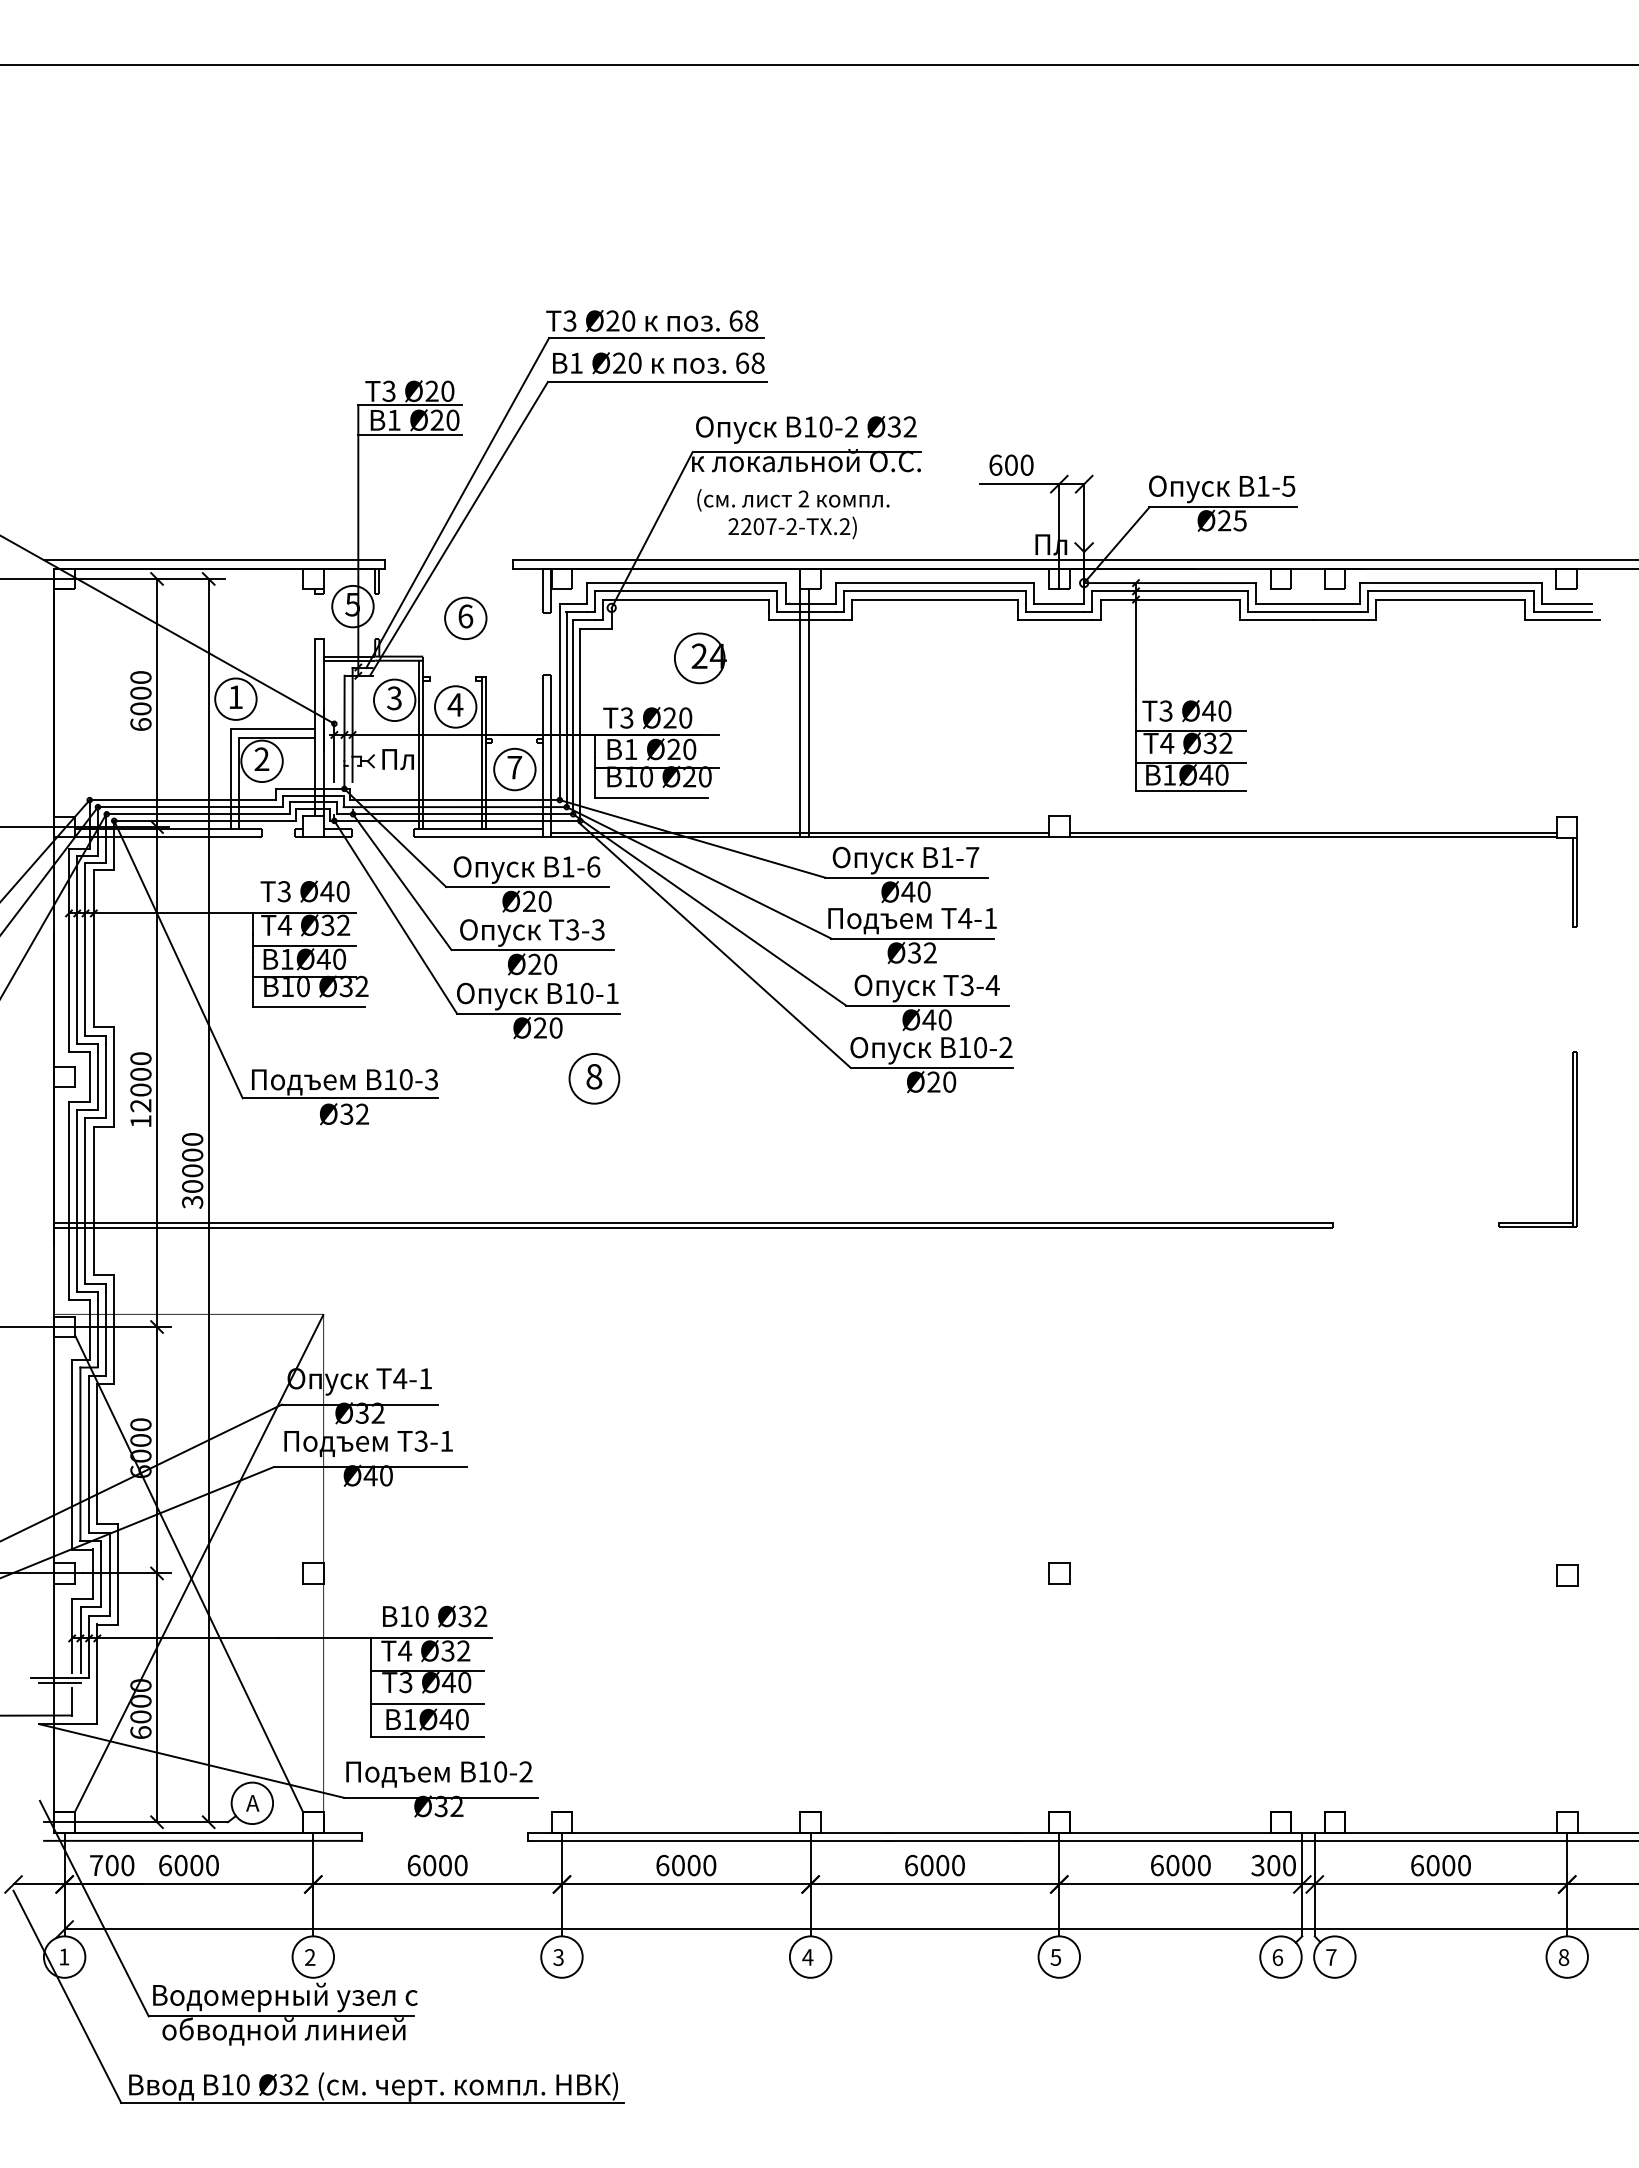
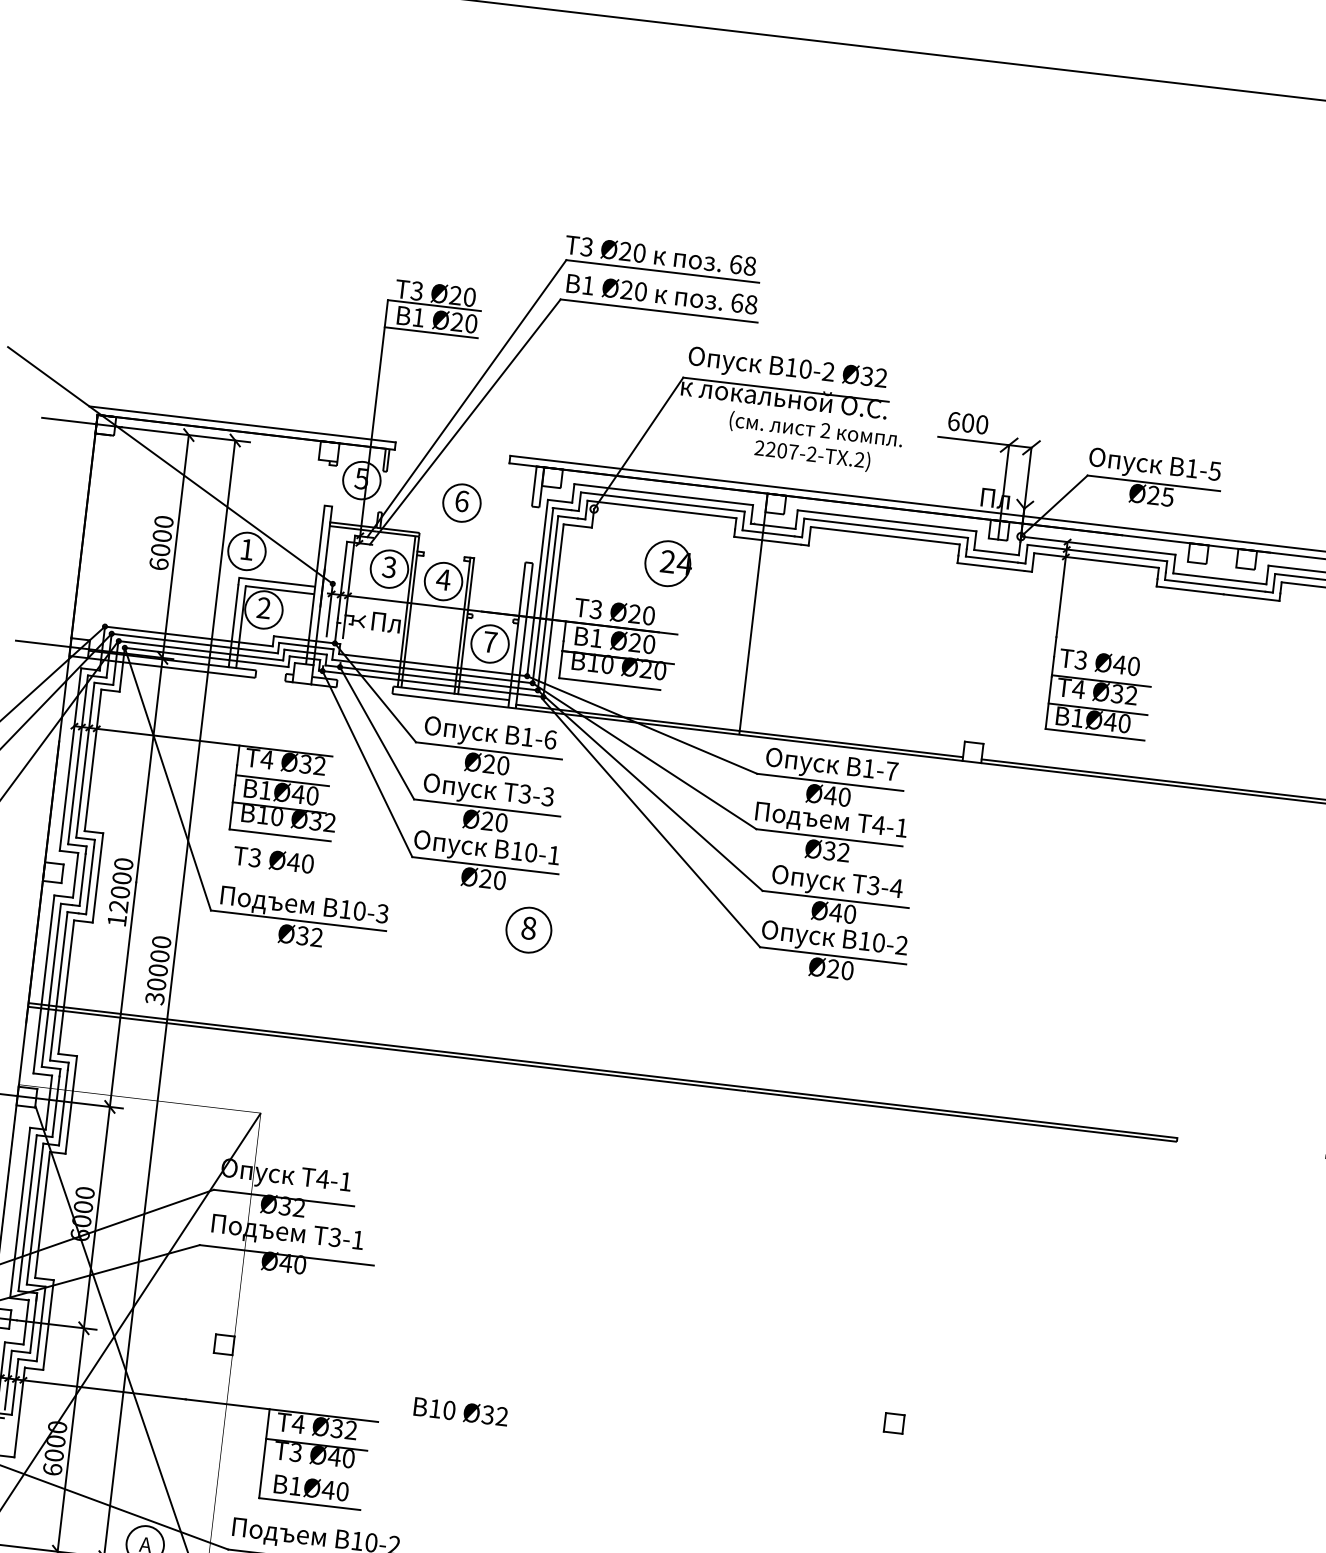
text: (793, 514) -> (814, 443), moved
line: (808, 712) -> (759, 623), removed
text: (304, 891) -> (273, 859), moved
text: (435, 1616) -> (461, 1411), moved
line: (427, 1704) -> (312, 1474), removed

